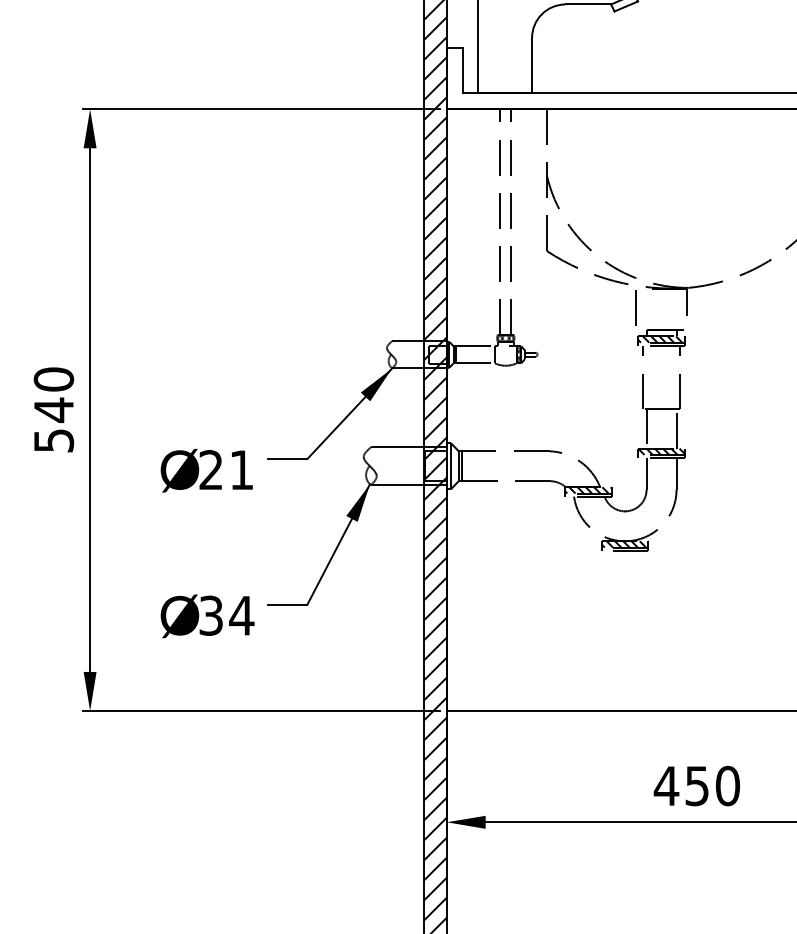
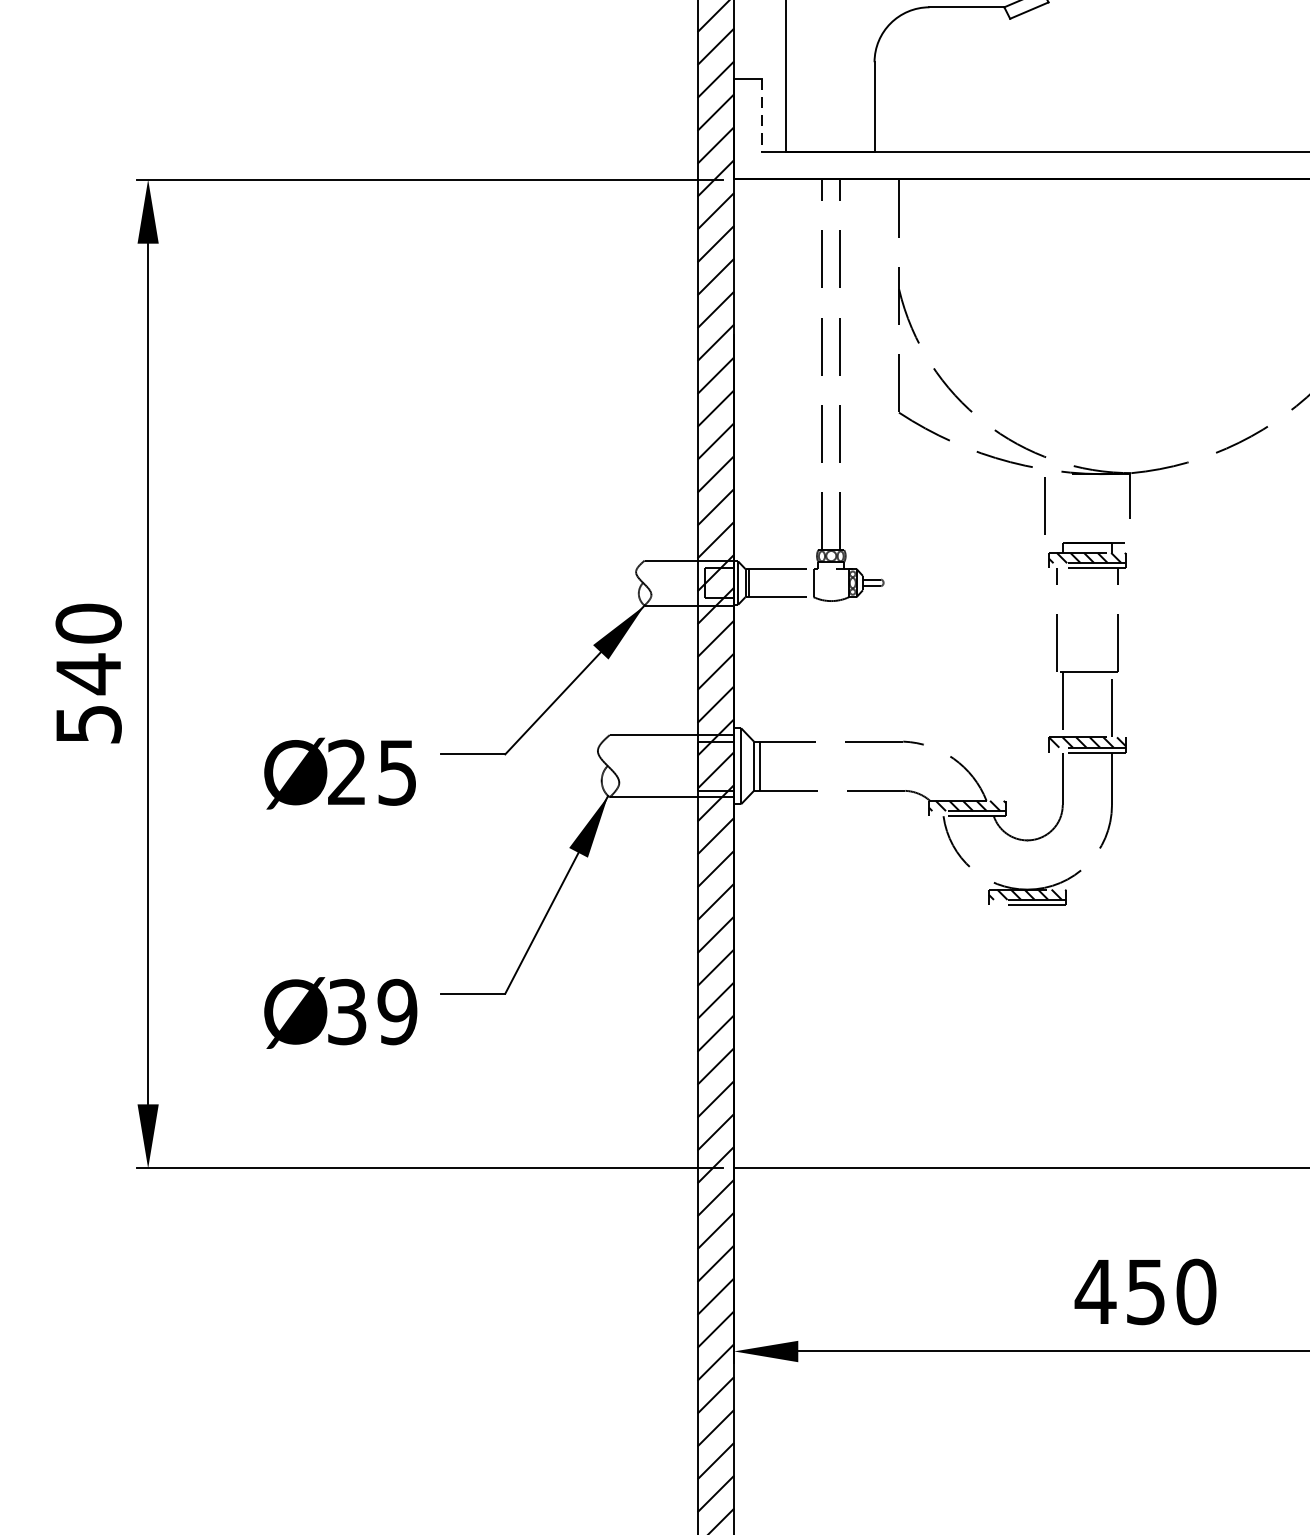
line: (463, 70) -> (761, 115), solid -> dashed
text: (241, 470) -> (396, 773), 21 -> 25
text: (241, 615) -> (396, 1011), 34 -> 39

